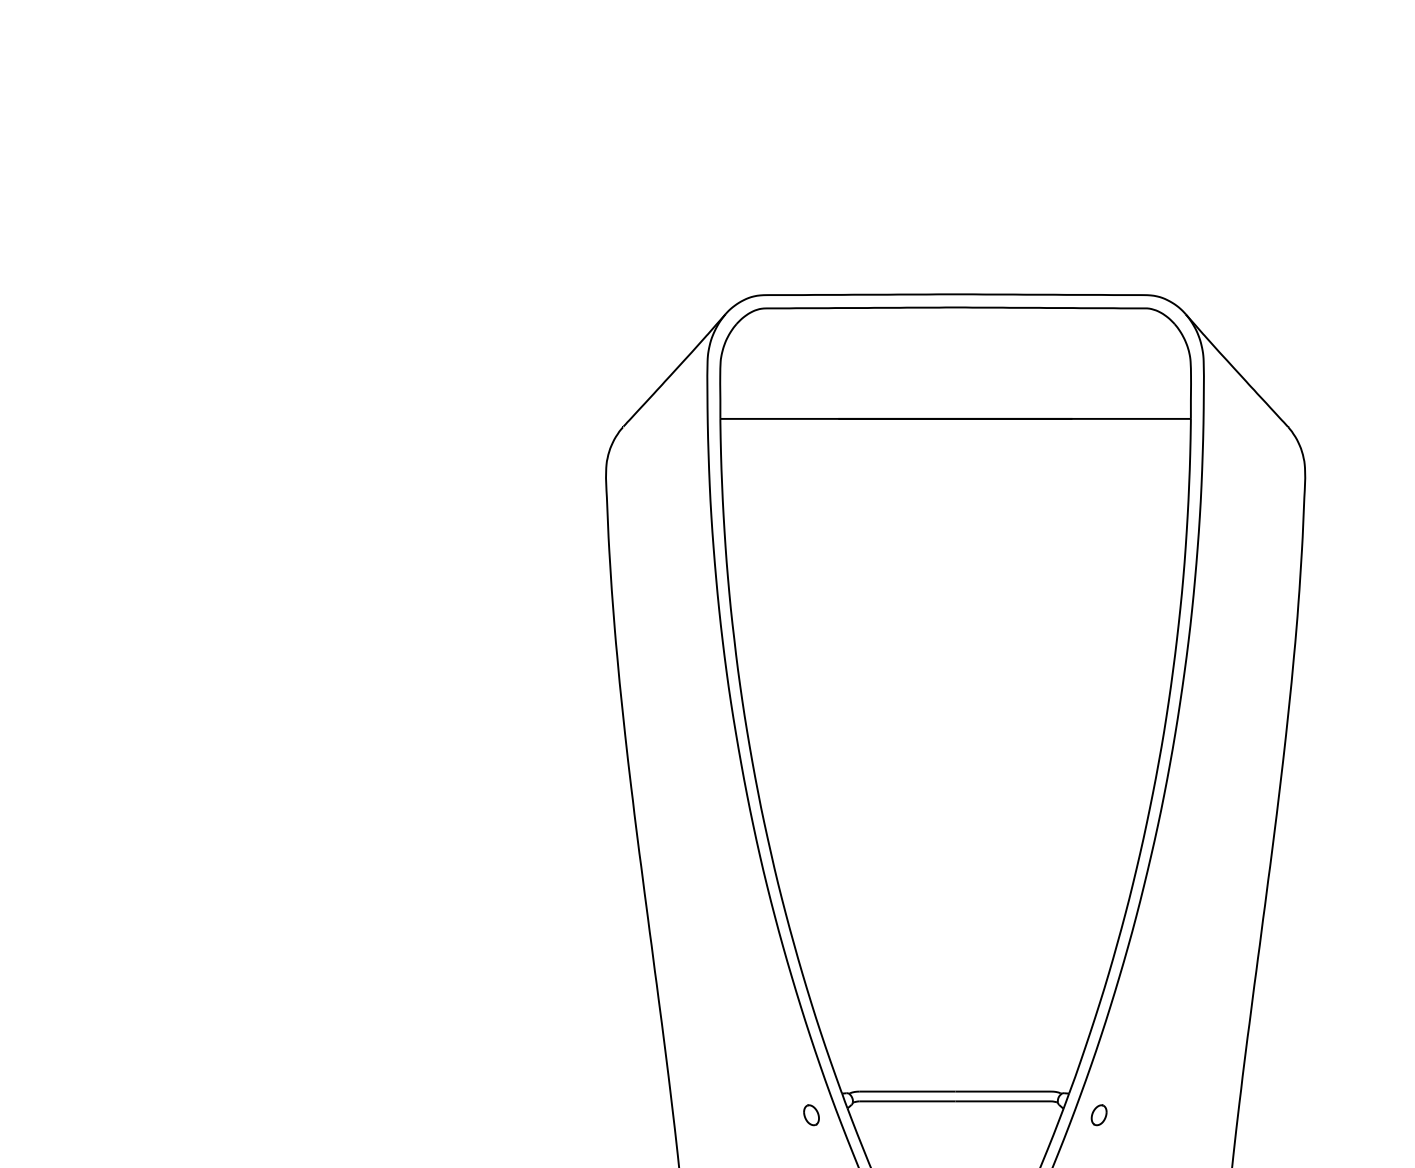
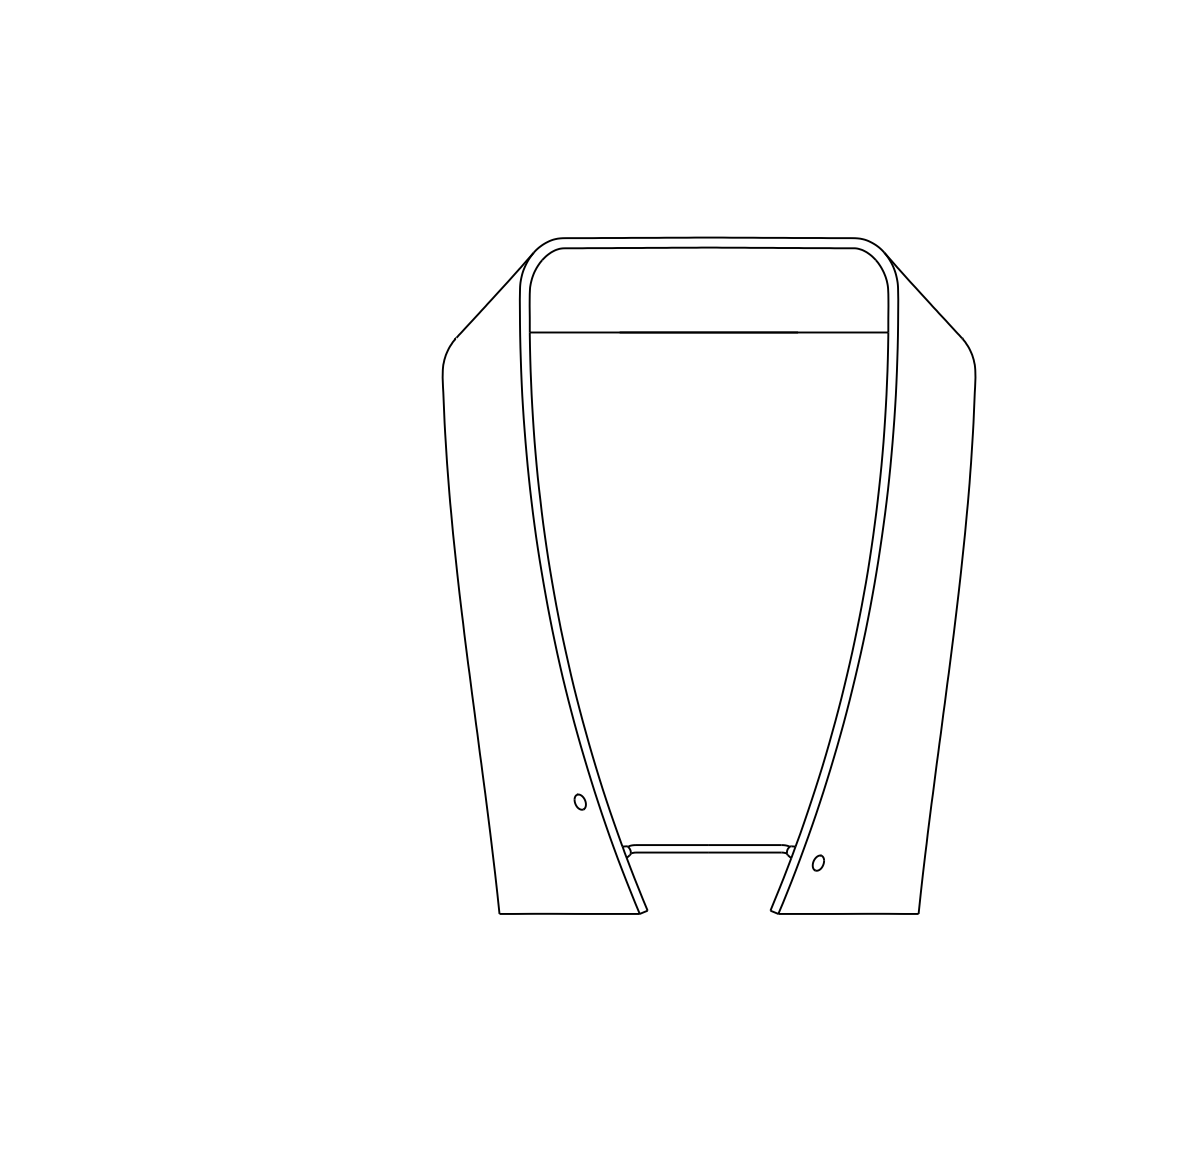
part: (810, 1114) -> (579, 801), moved

